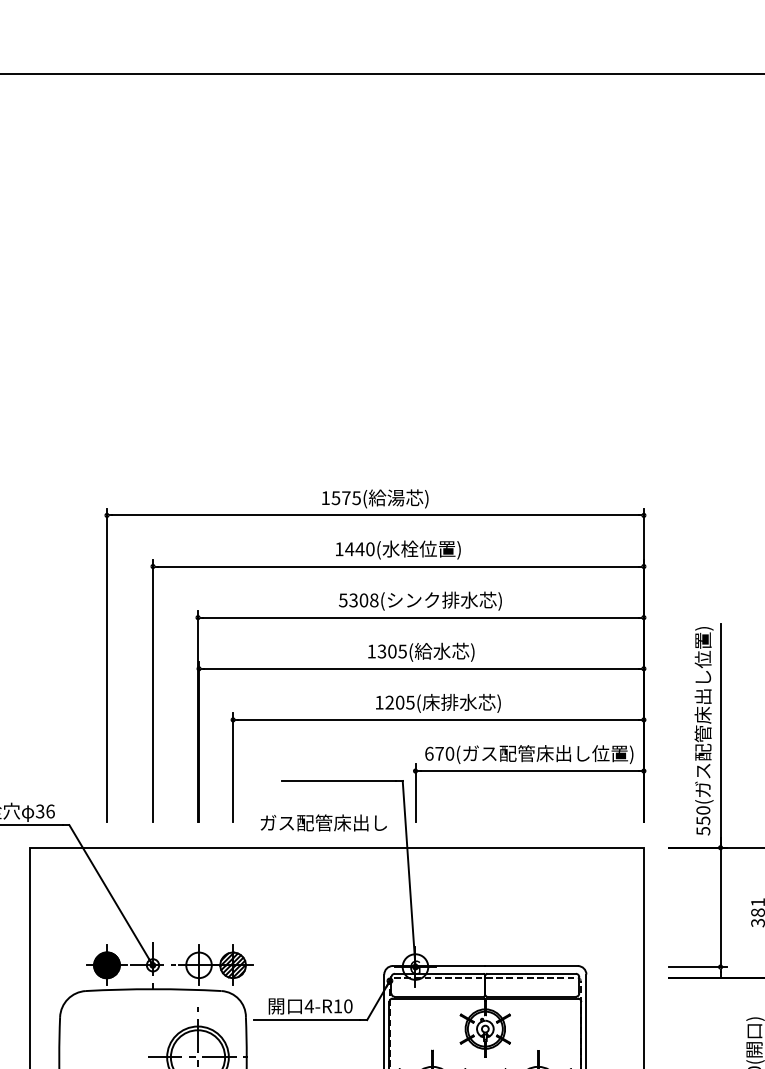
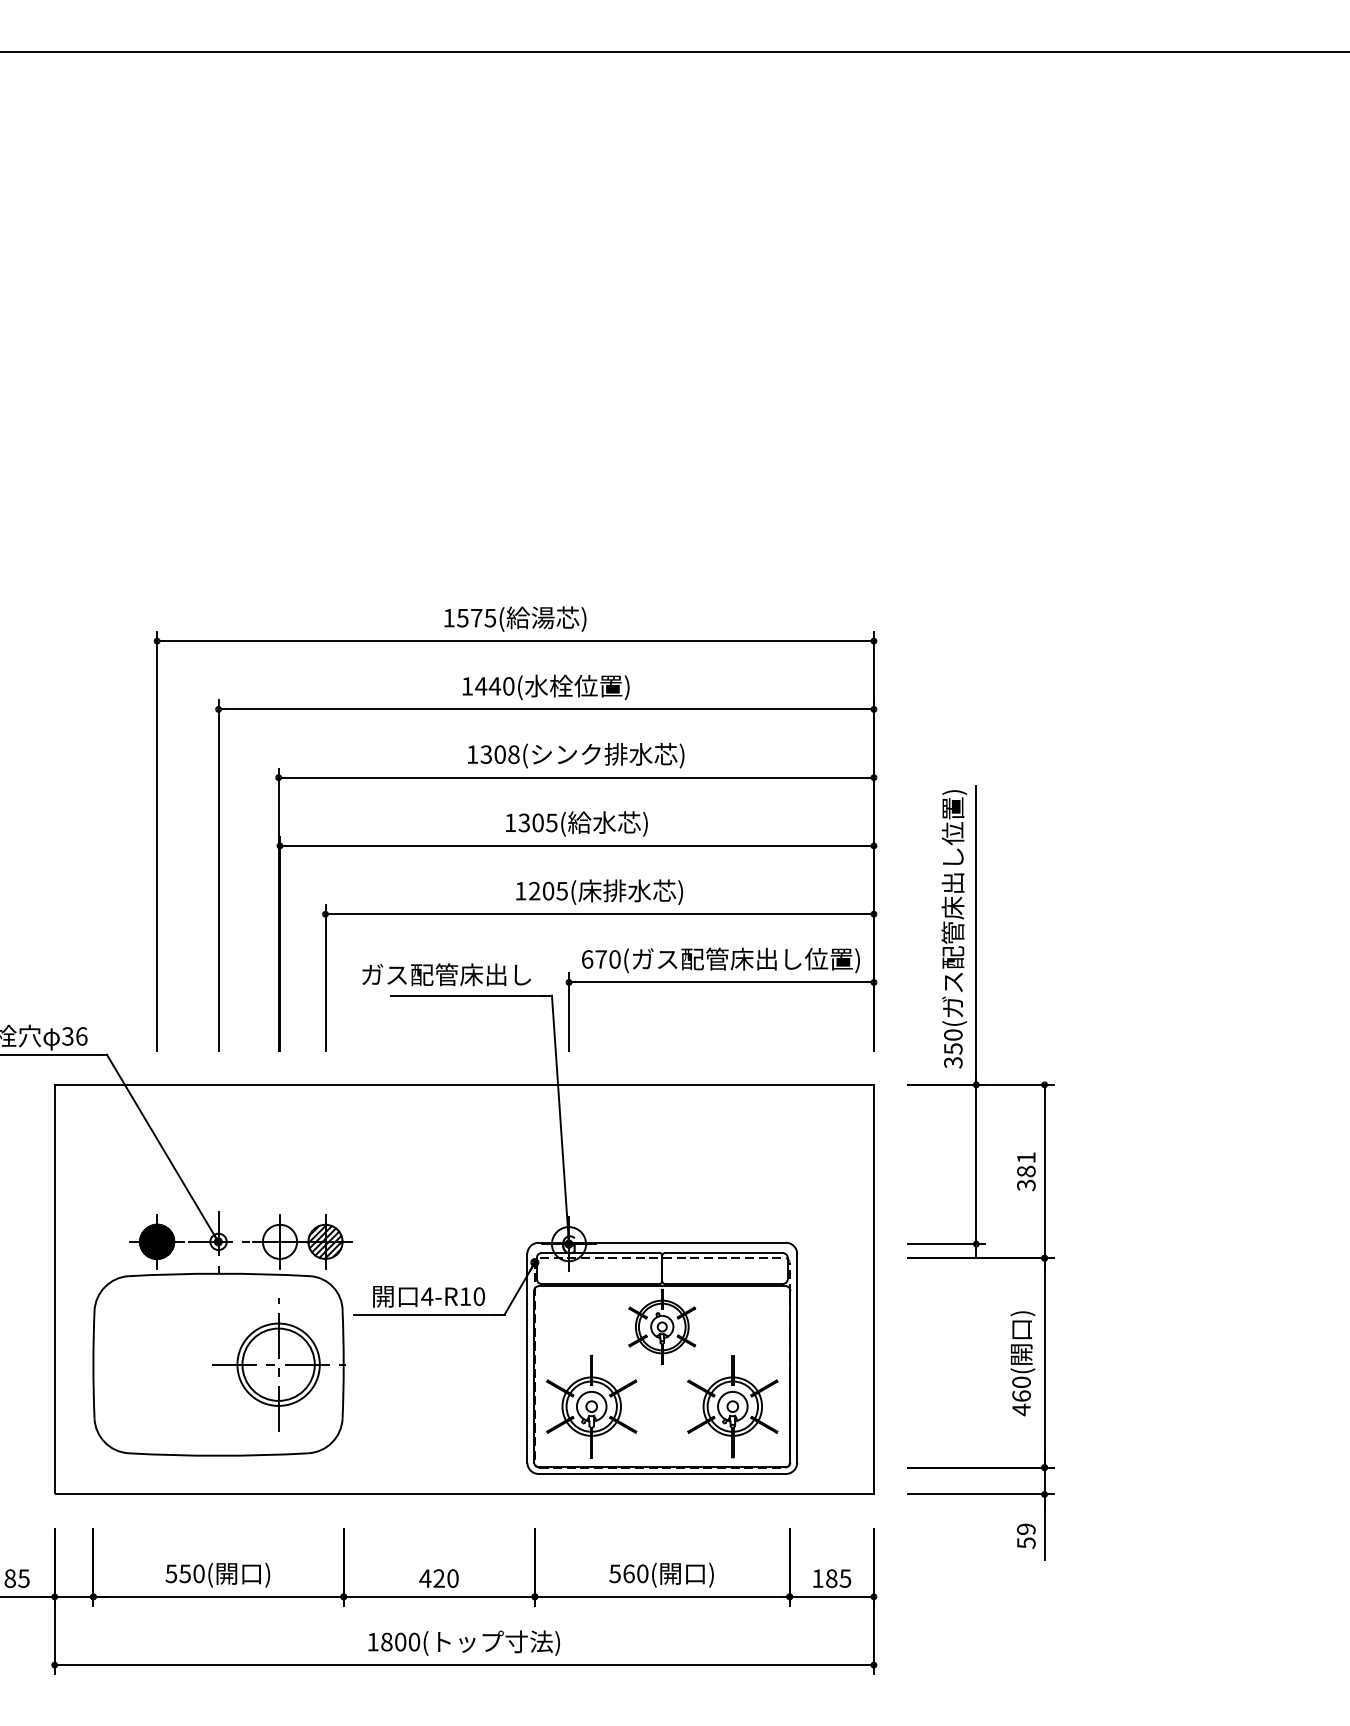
text: (343, 600) -> (472, 754), 5308 -> 1308
text: (323, 822) -> (446, 974), moved
text: (703, 830) -> (953, 1062), 550( -> 350(

